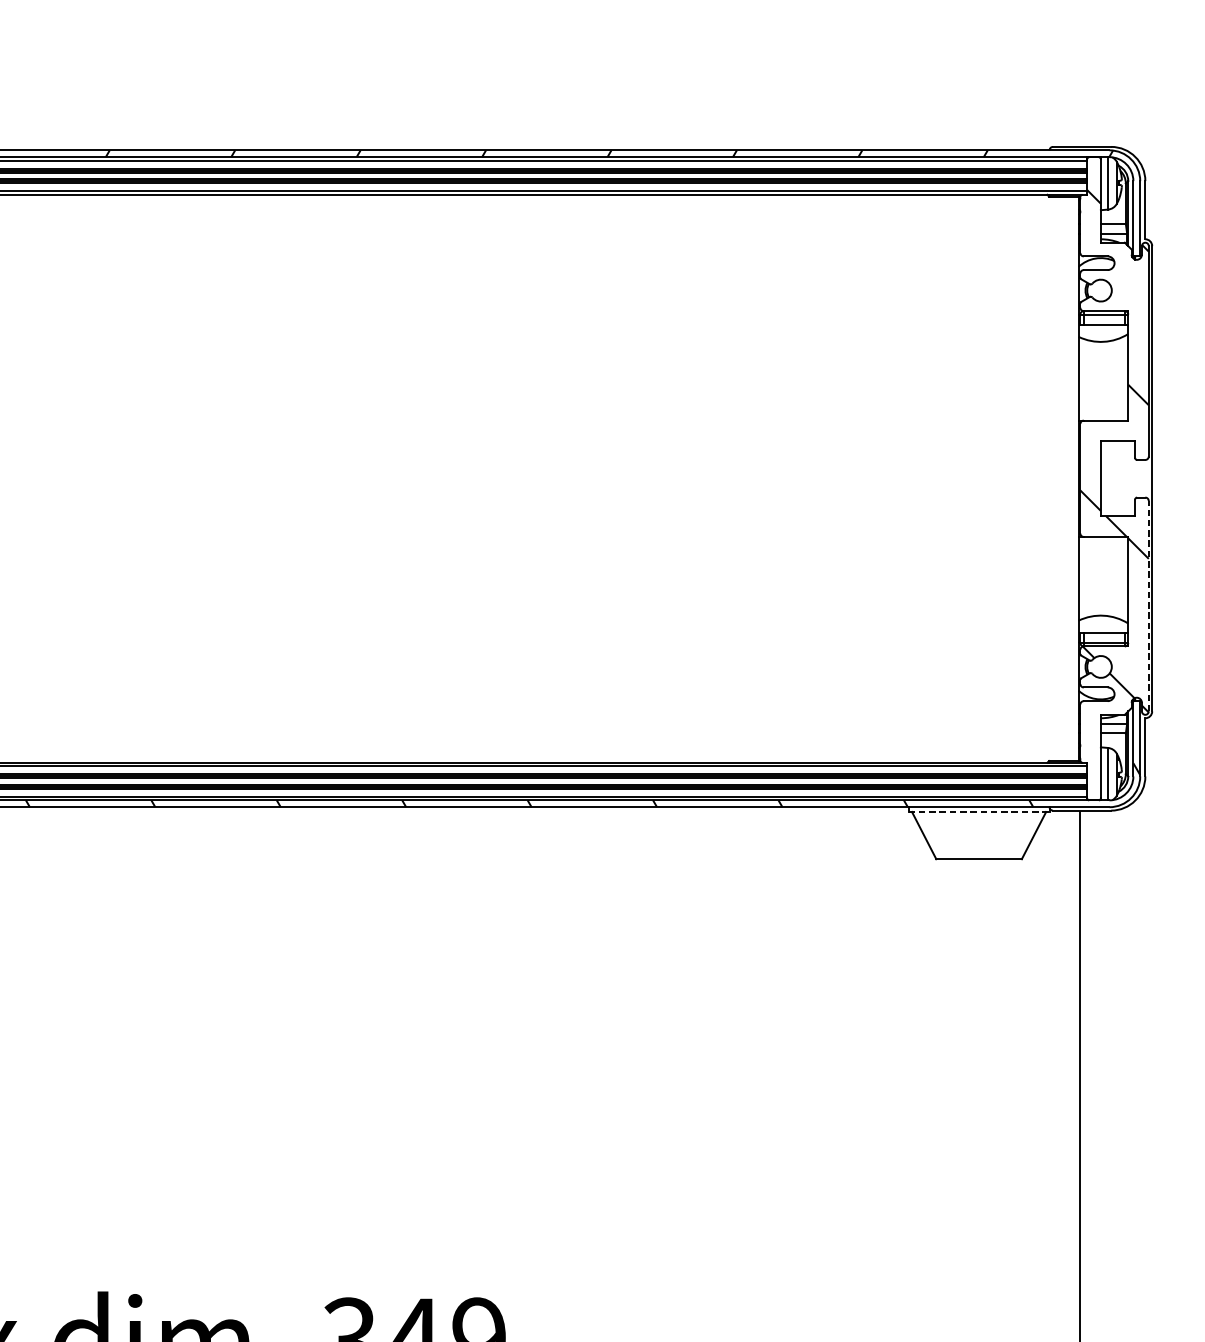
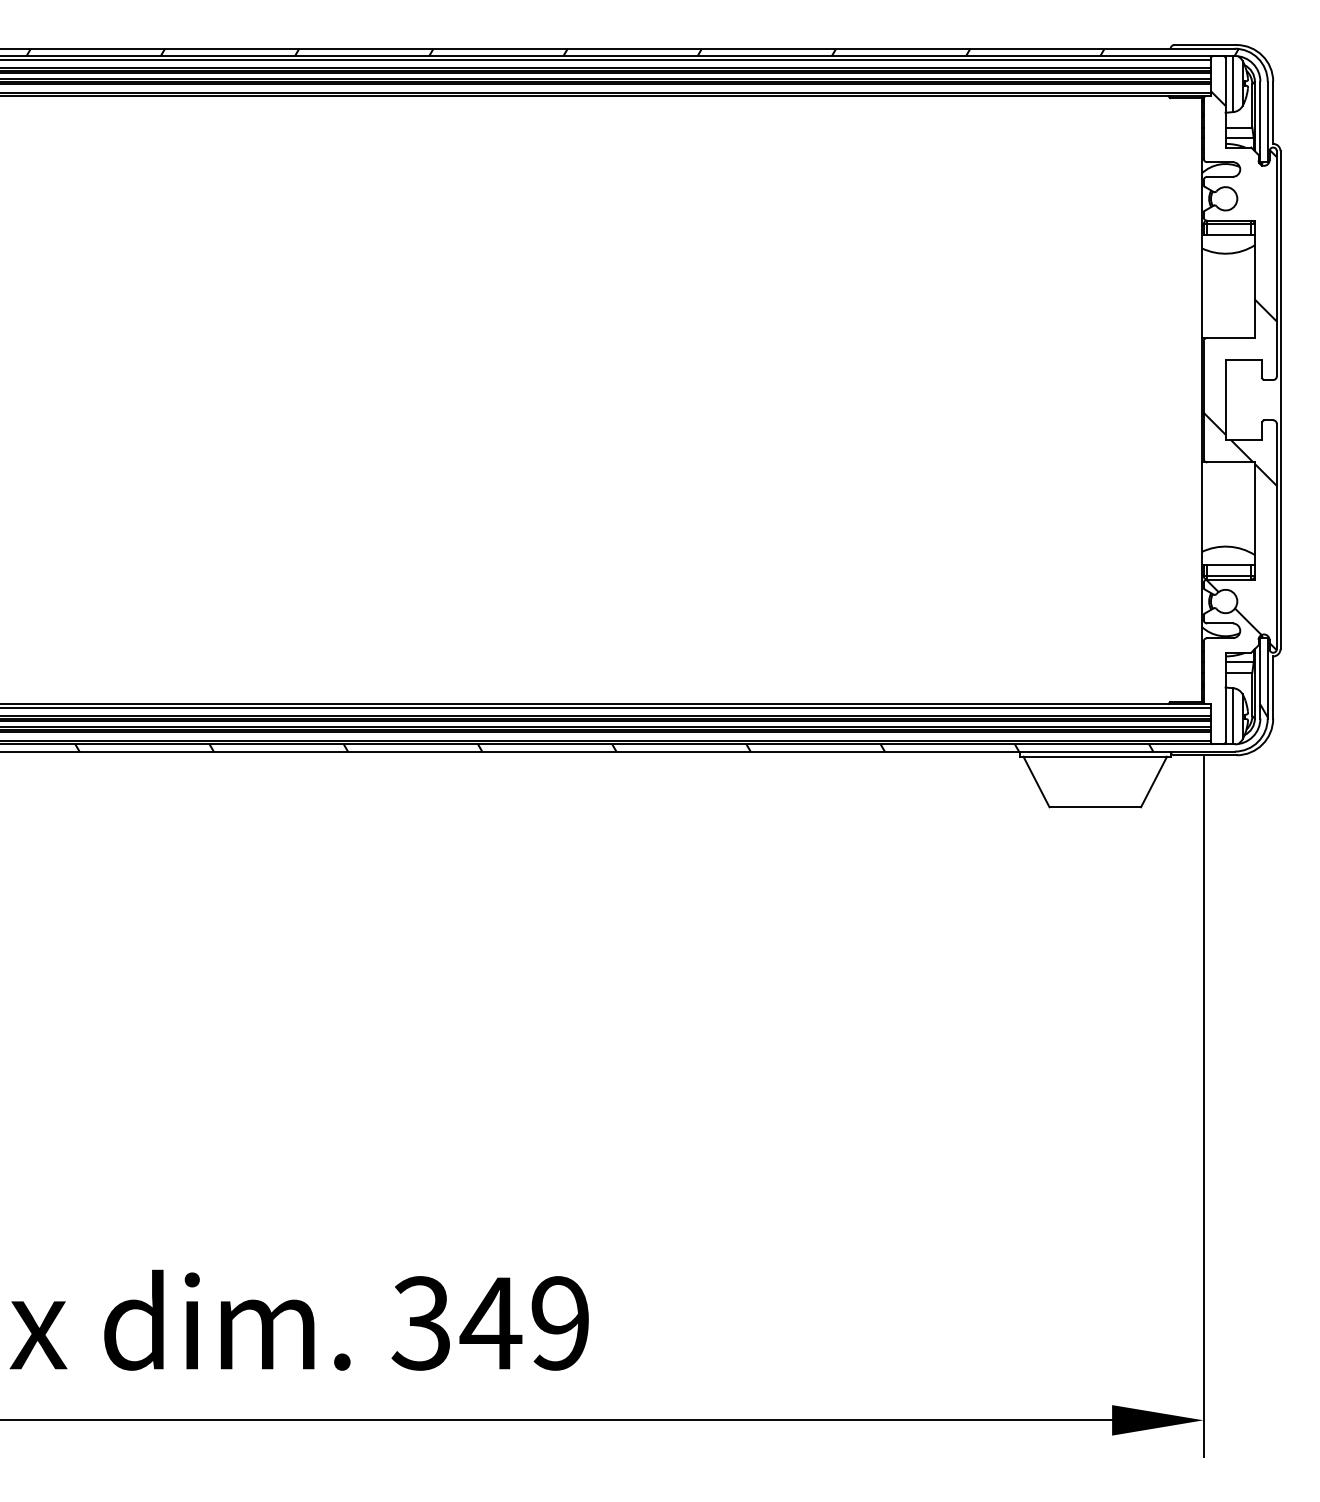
line: (1148, 606) -> (1276, 536), dashed -> solid
line: (979, 811) -> (1095, 756), dashed -> solid

